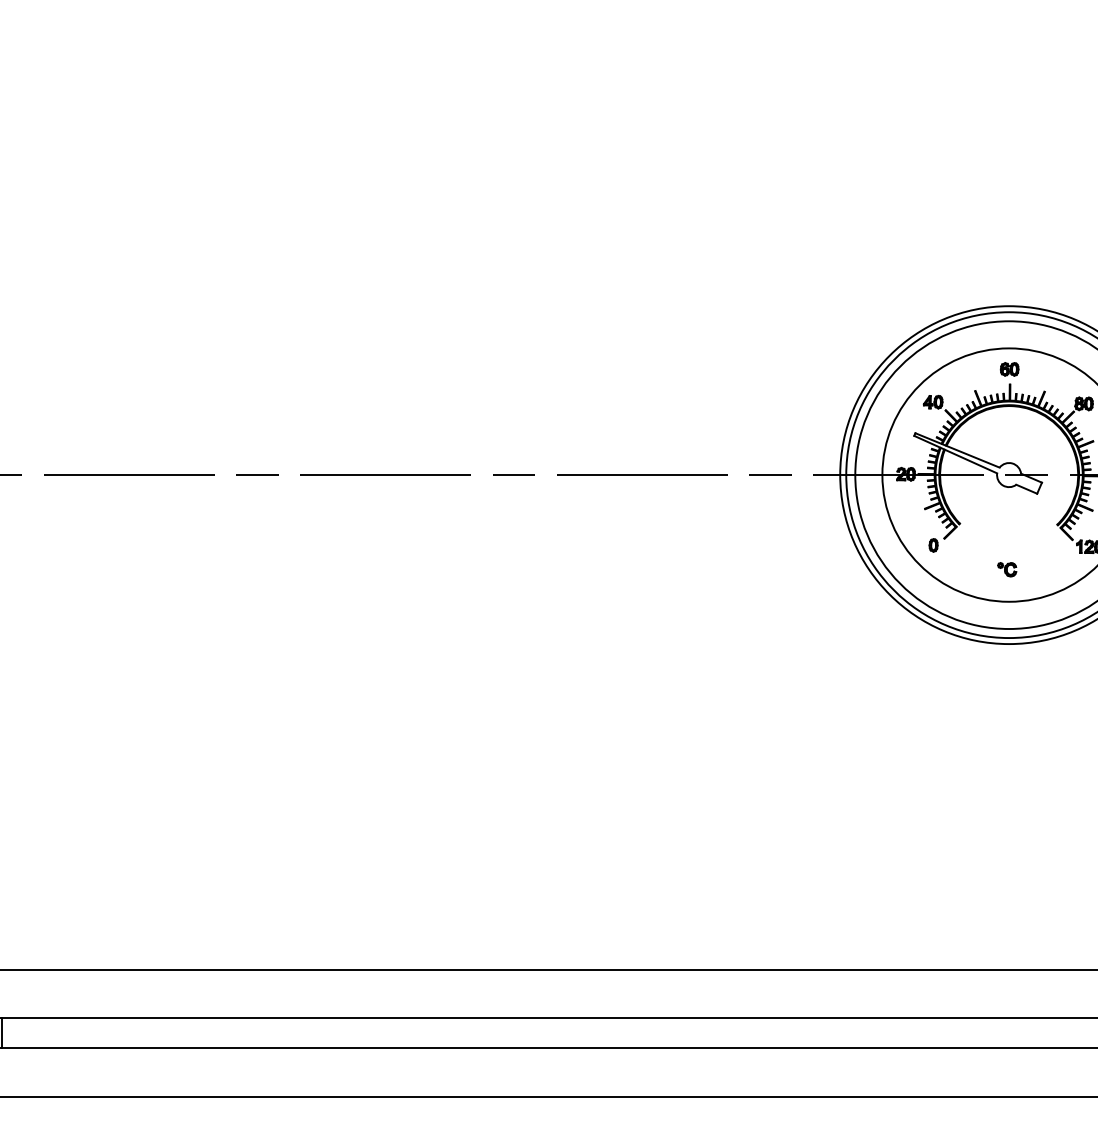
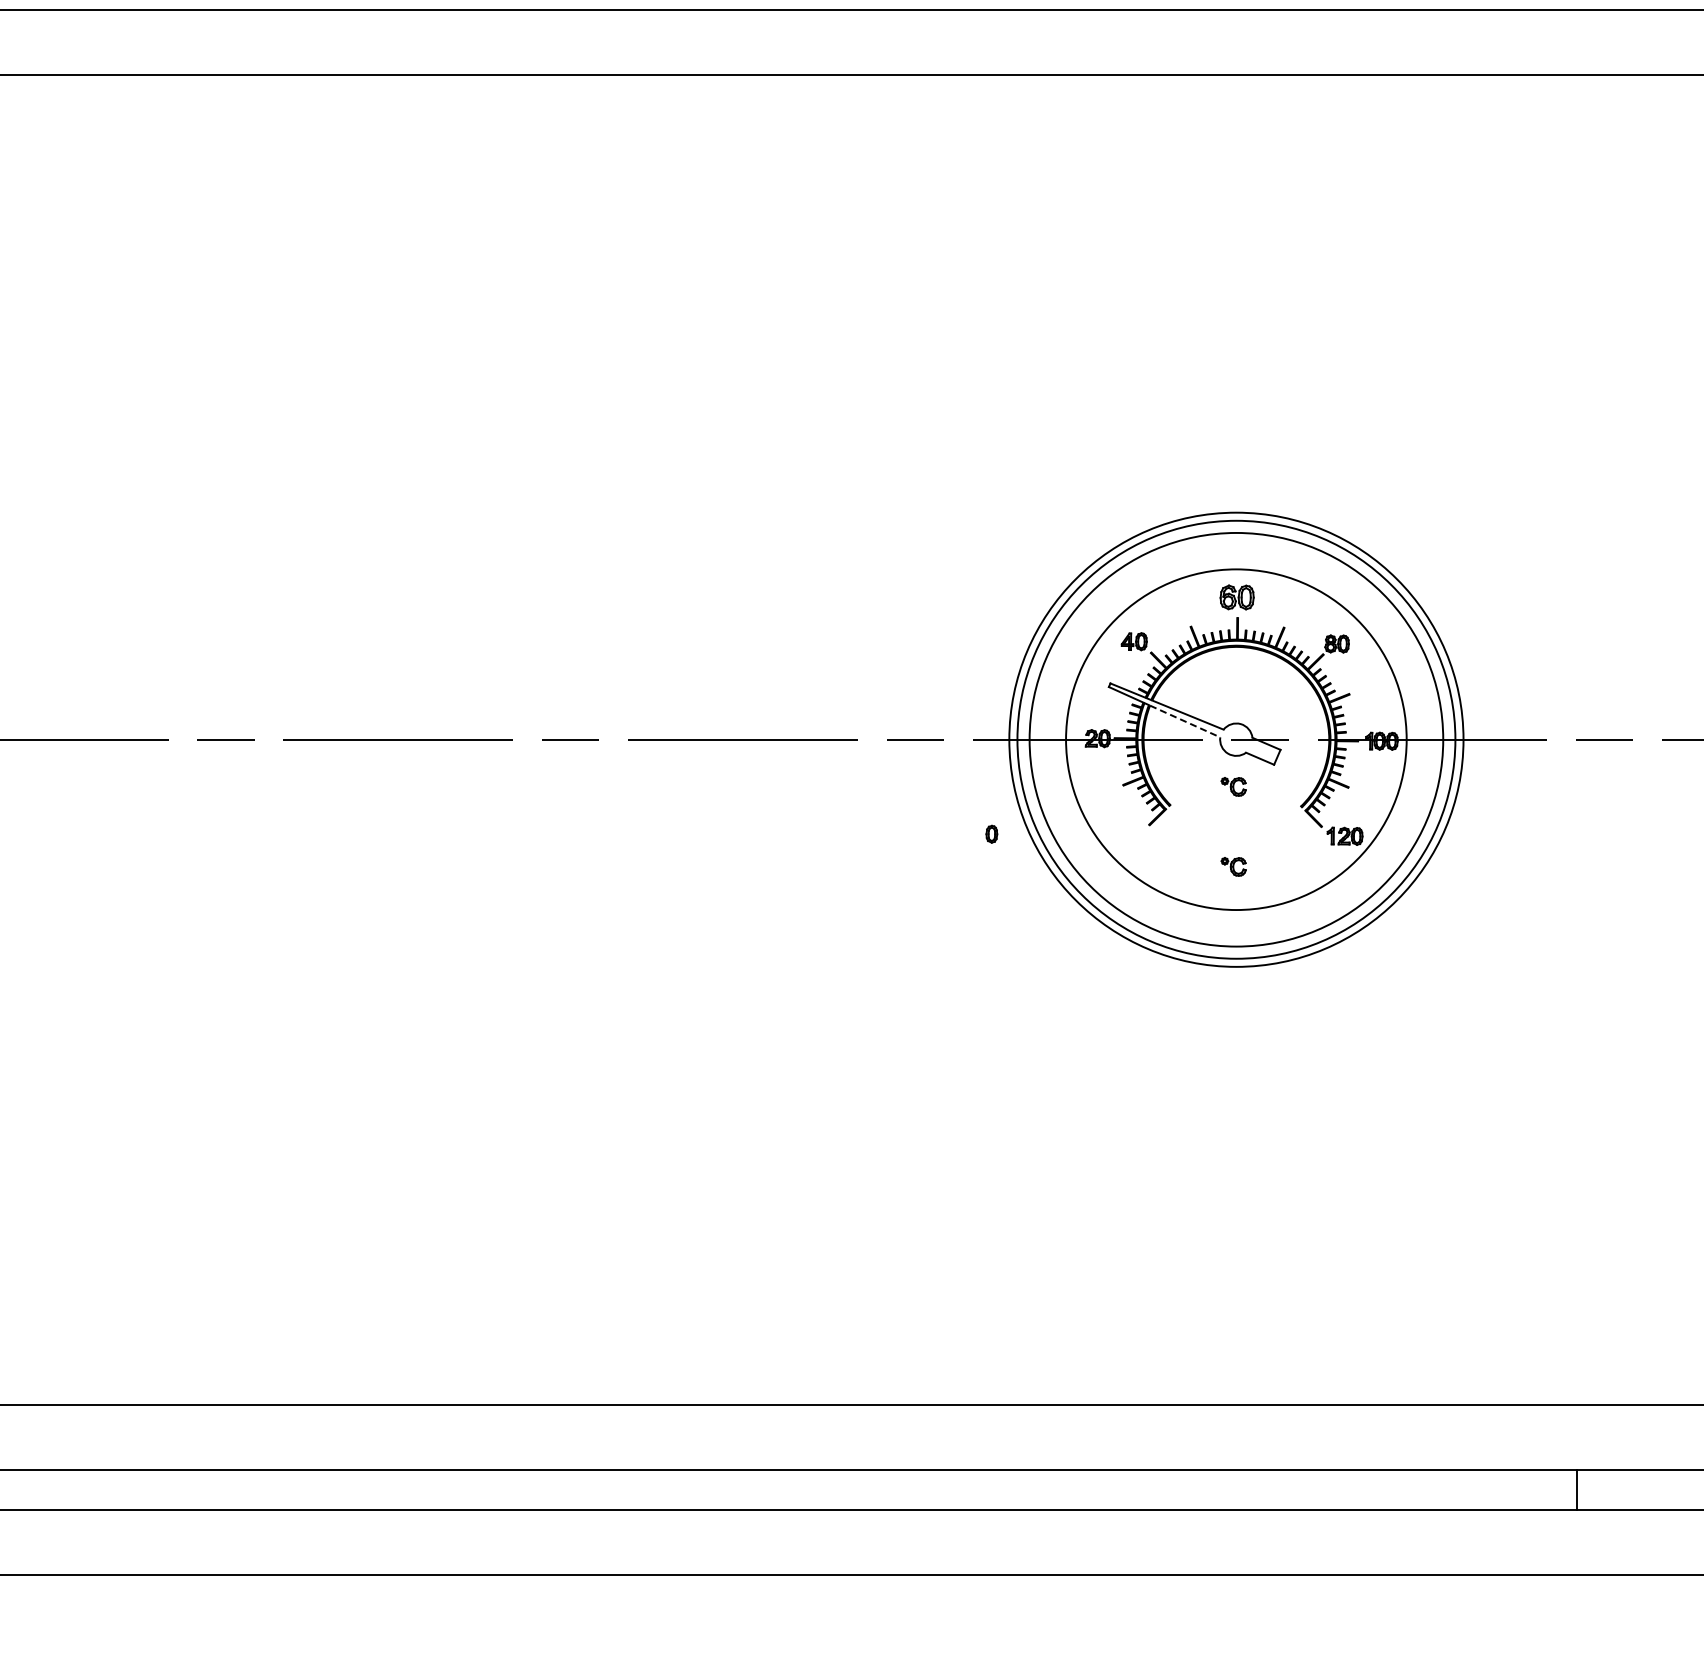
part: (1009, 369) -> (1236, 597), size x1.4
line: (971, 461) -> (1185, 721), solid -> dashed
part: (1006, 509) -> (1233, 786), added
part: (933, 544) -> (991, 833), moved

